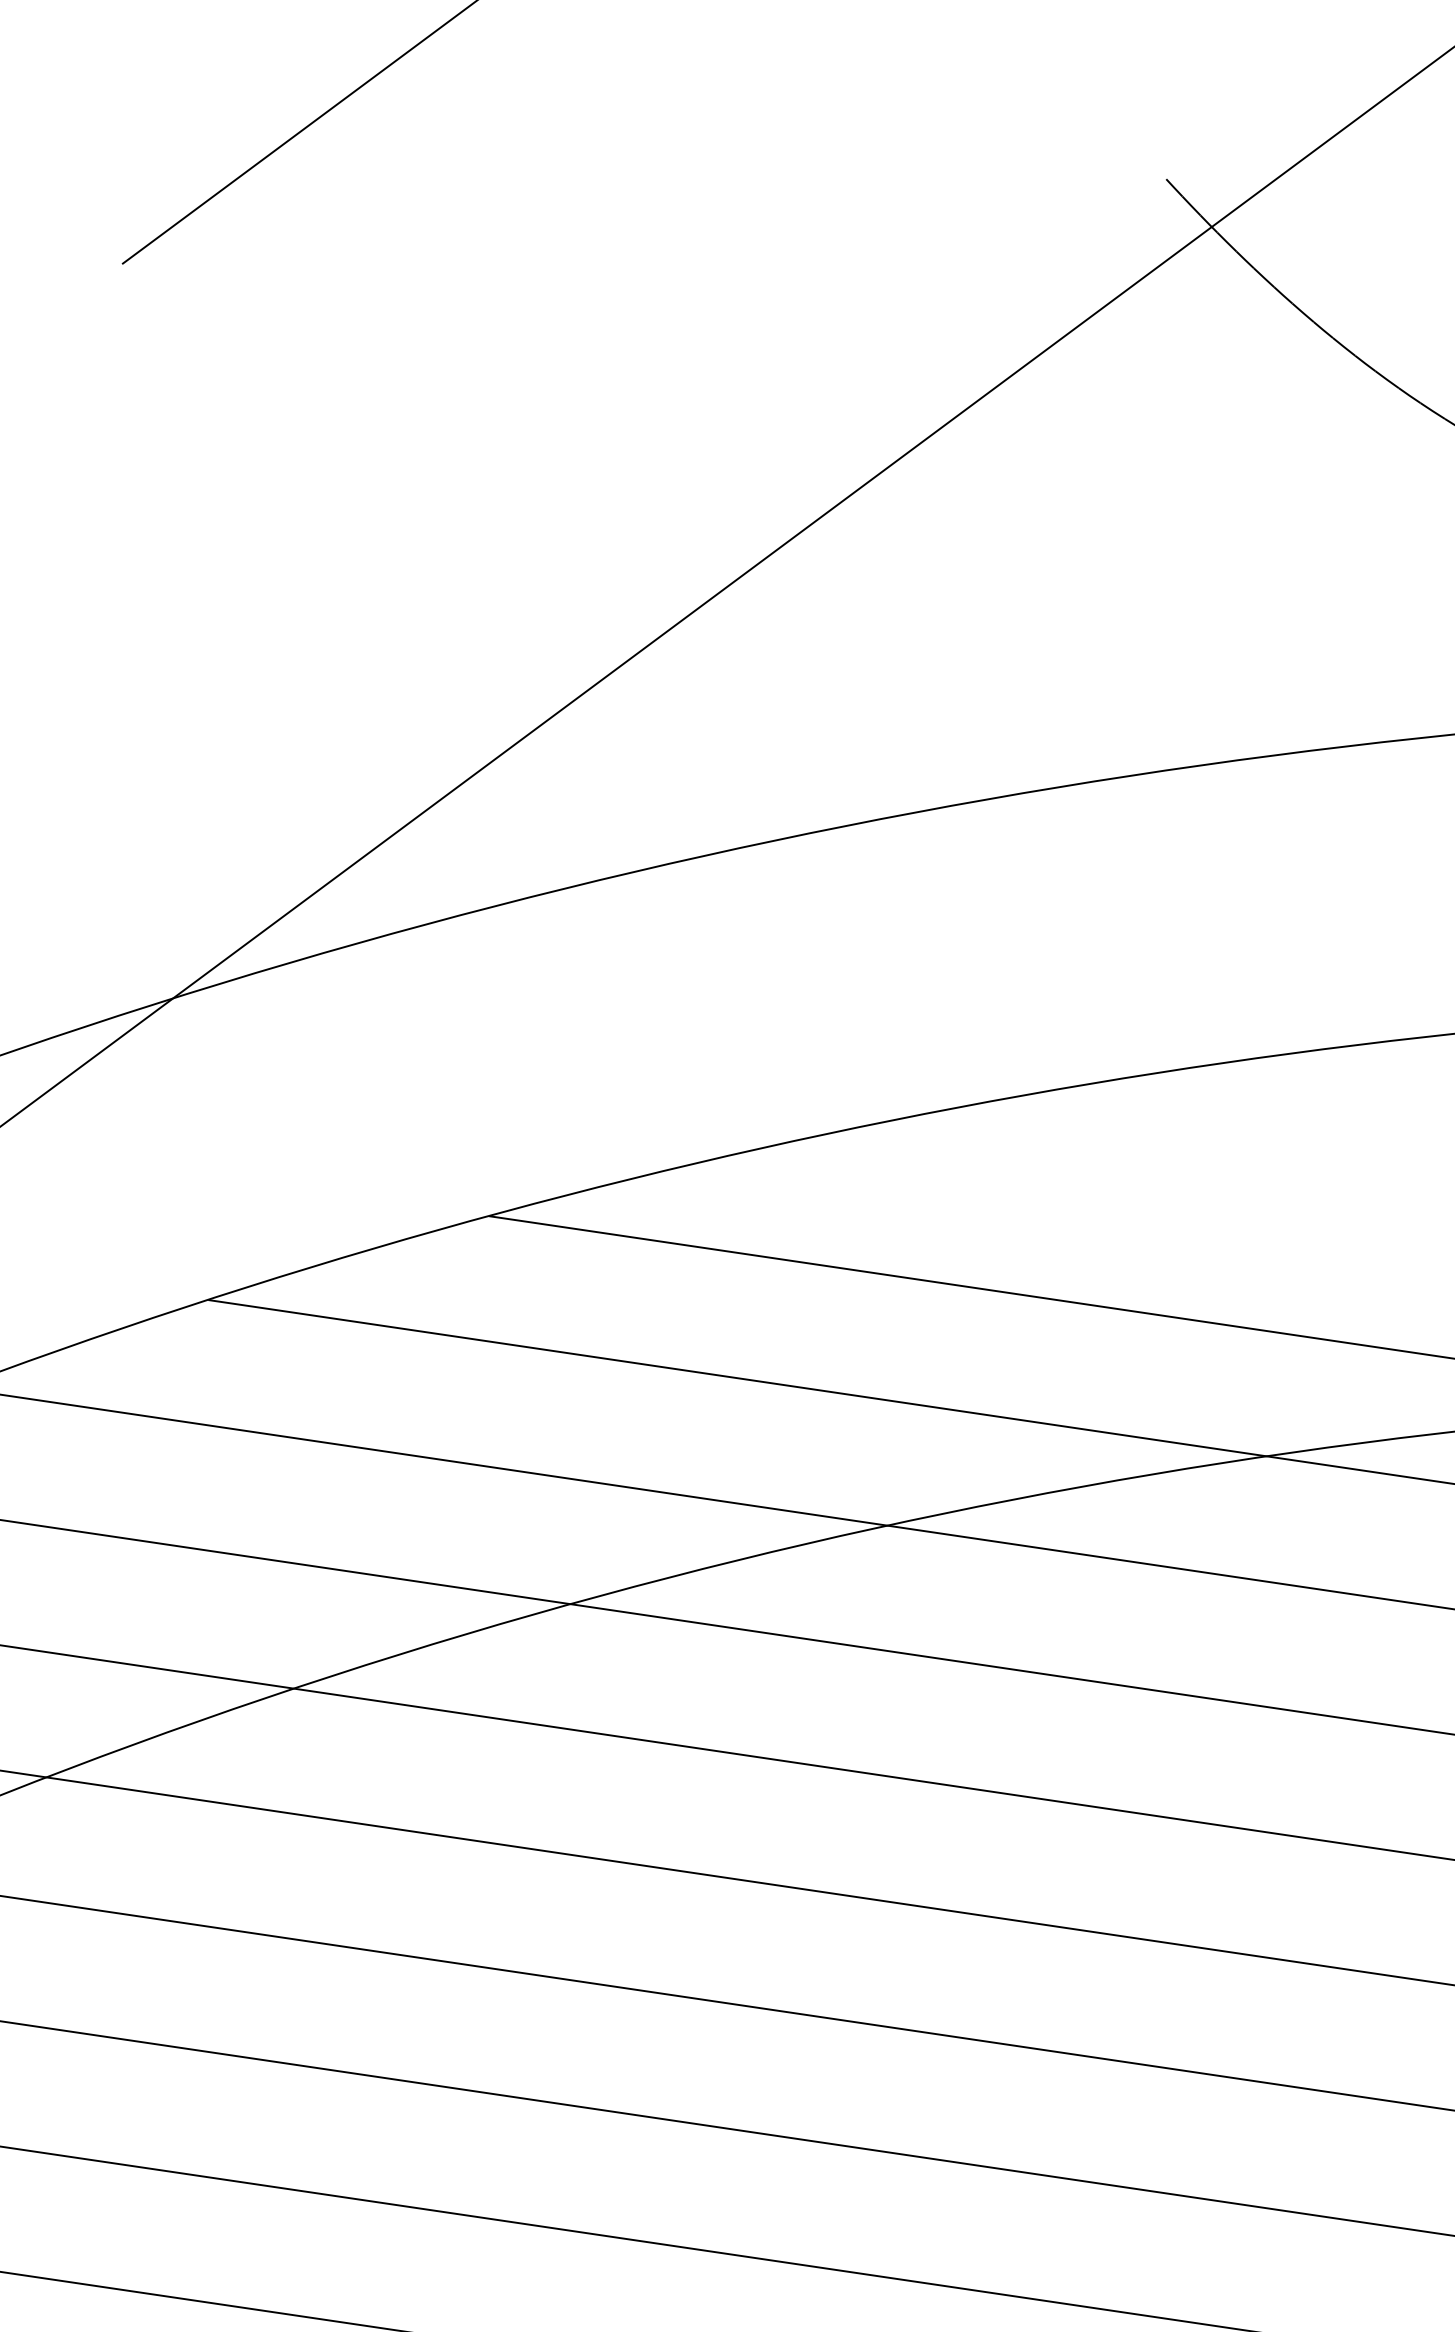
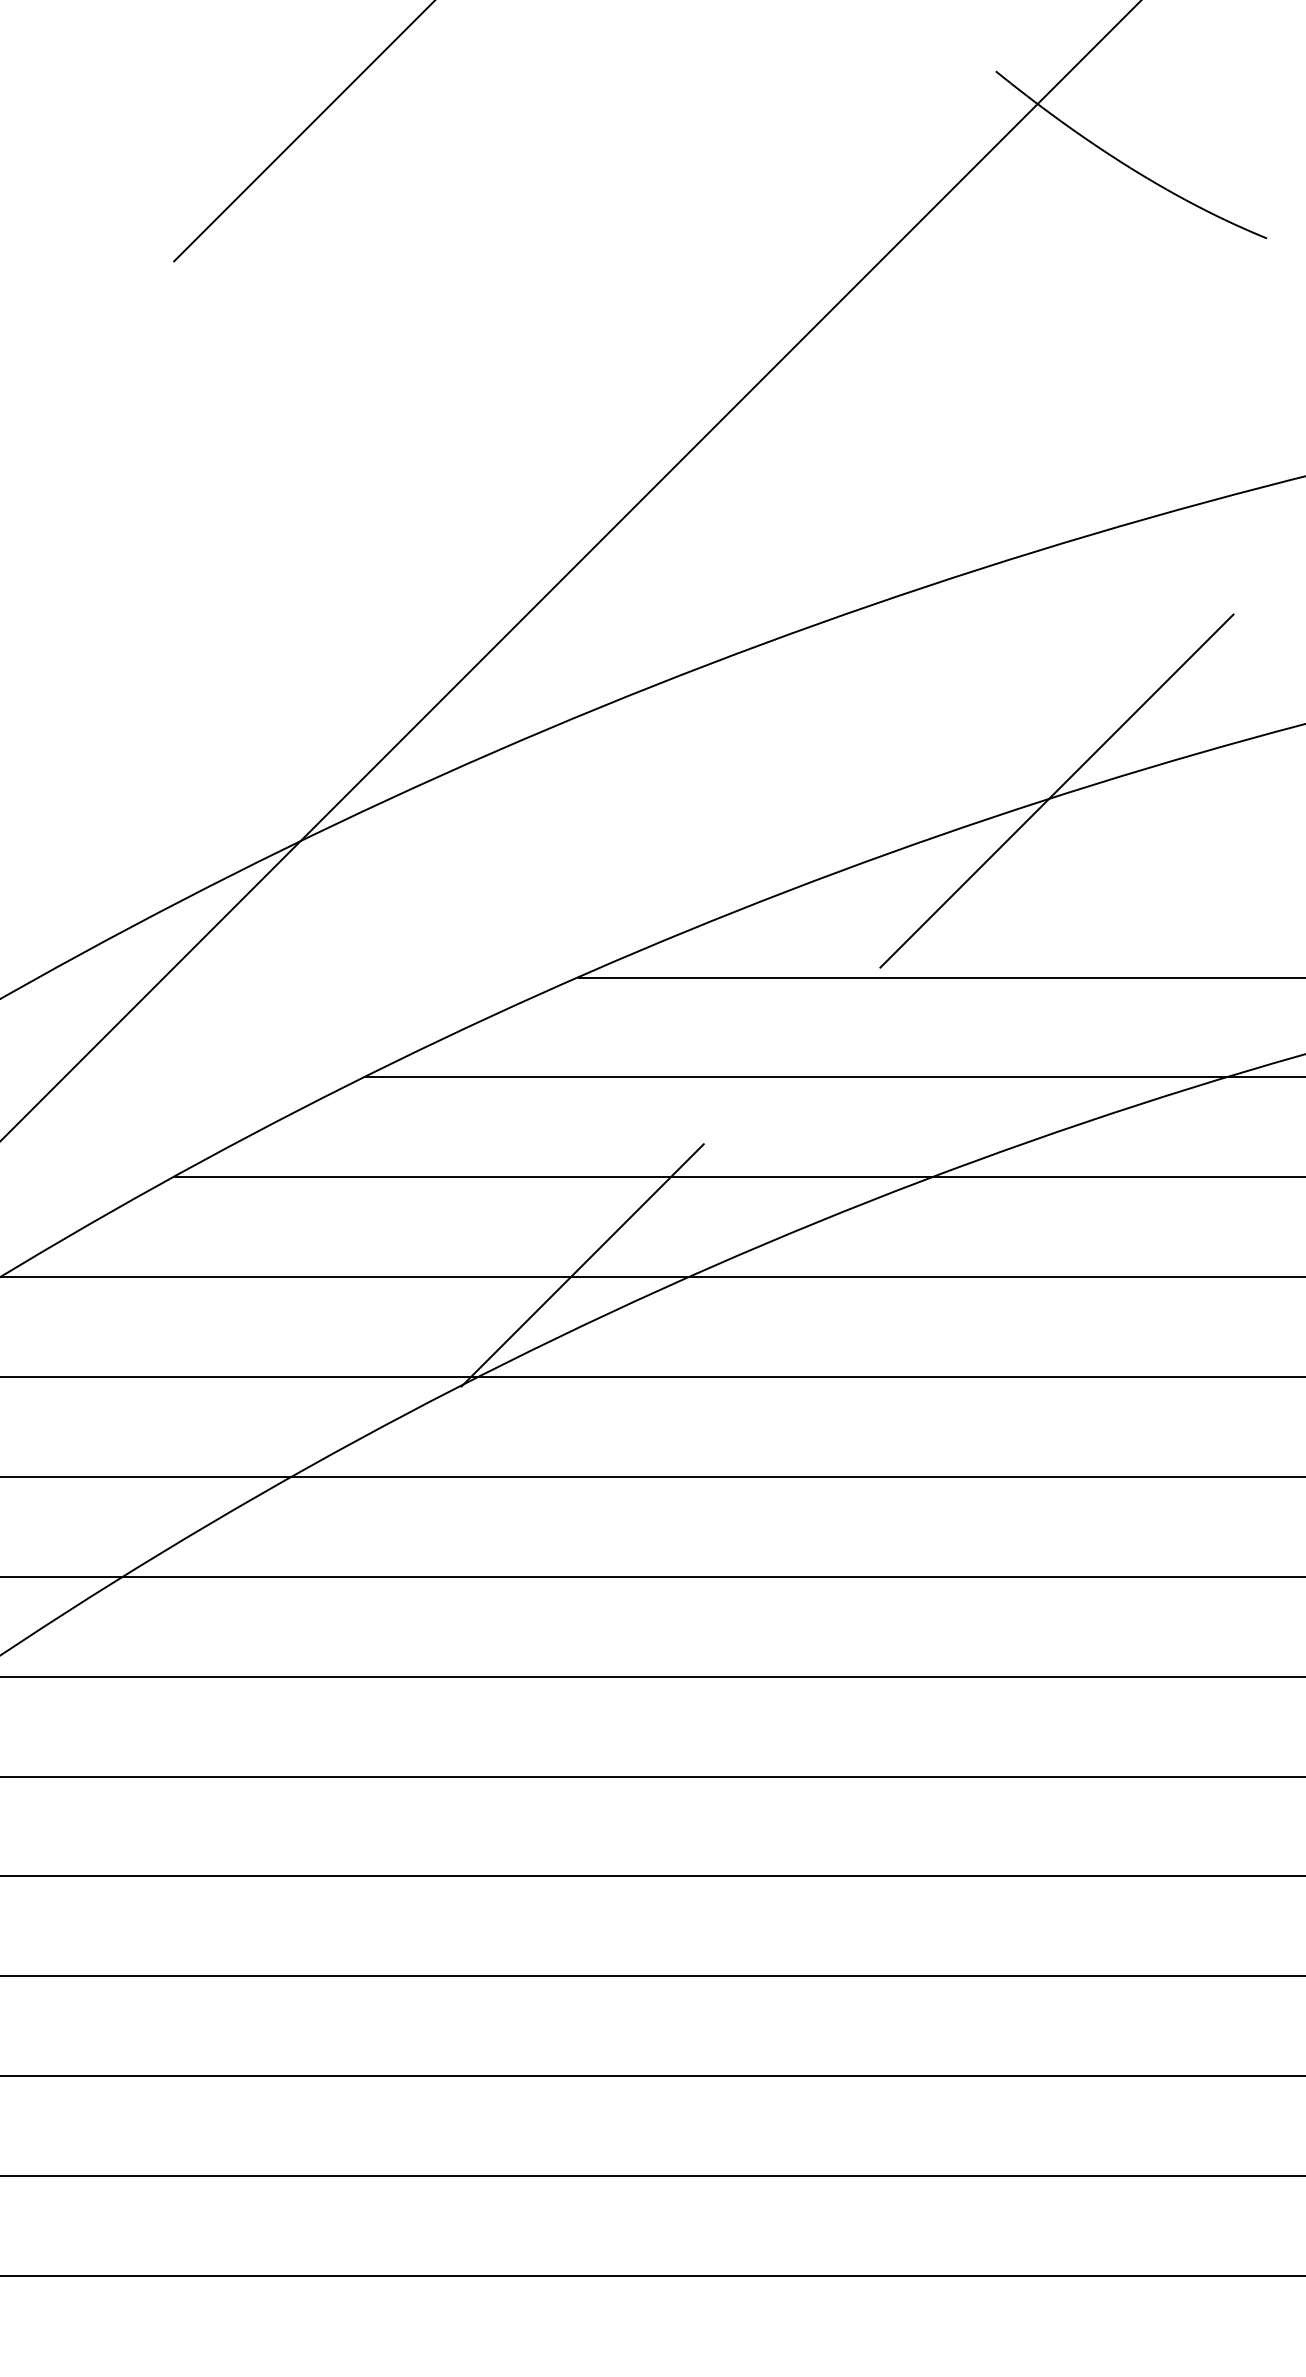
line: (1110, 1073) -> (1056, 790), added
line: (442, 1570) -> (582, 1265), added

